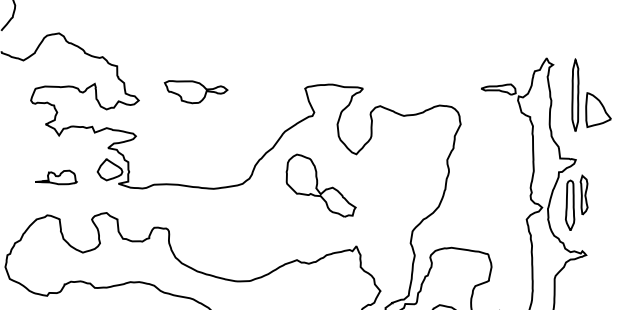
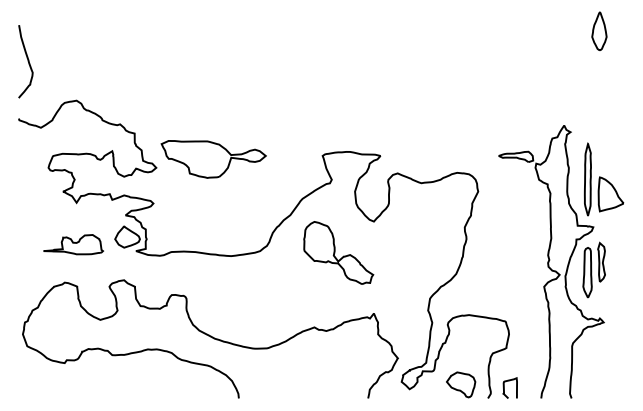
part: (196, 92) -> (213, 159), size x1.67
part: (592, 95) -> (604, 179), moved
part: (56, 177) -> (73, 244), size x1.43

